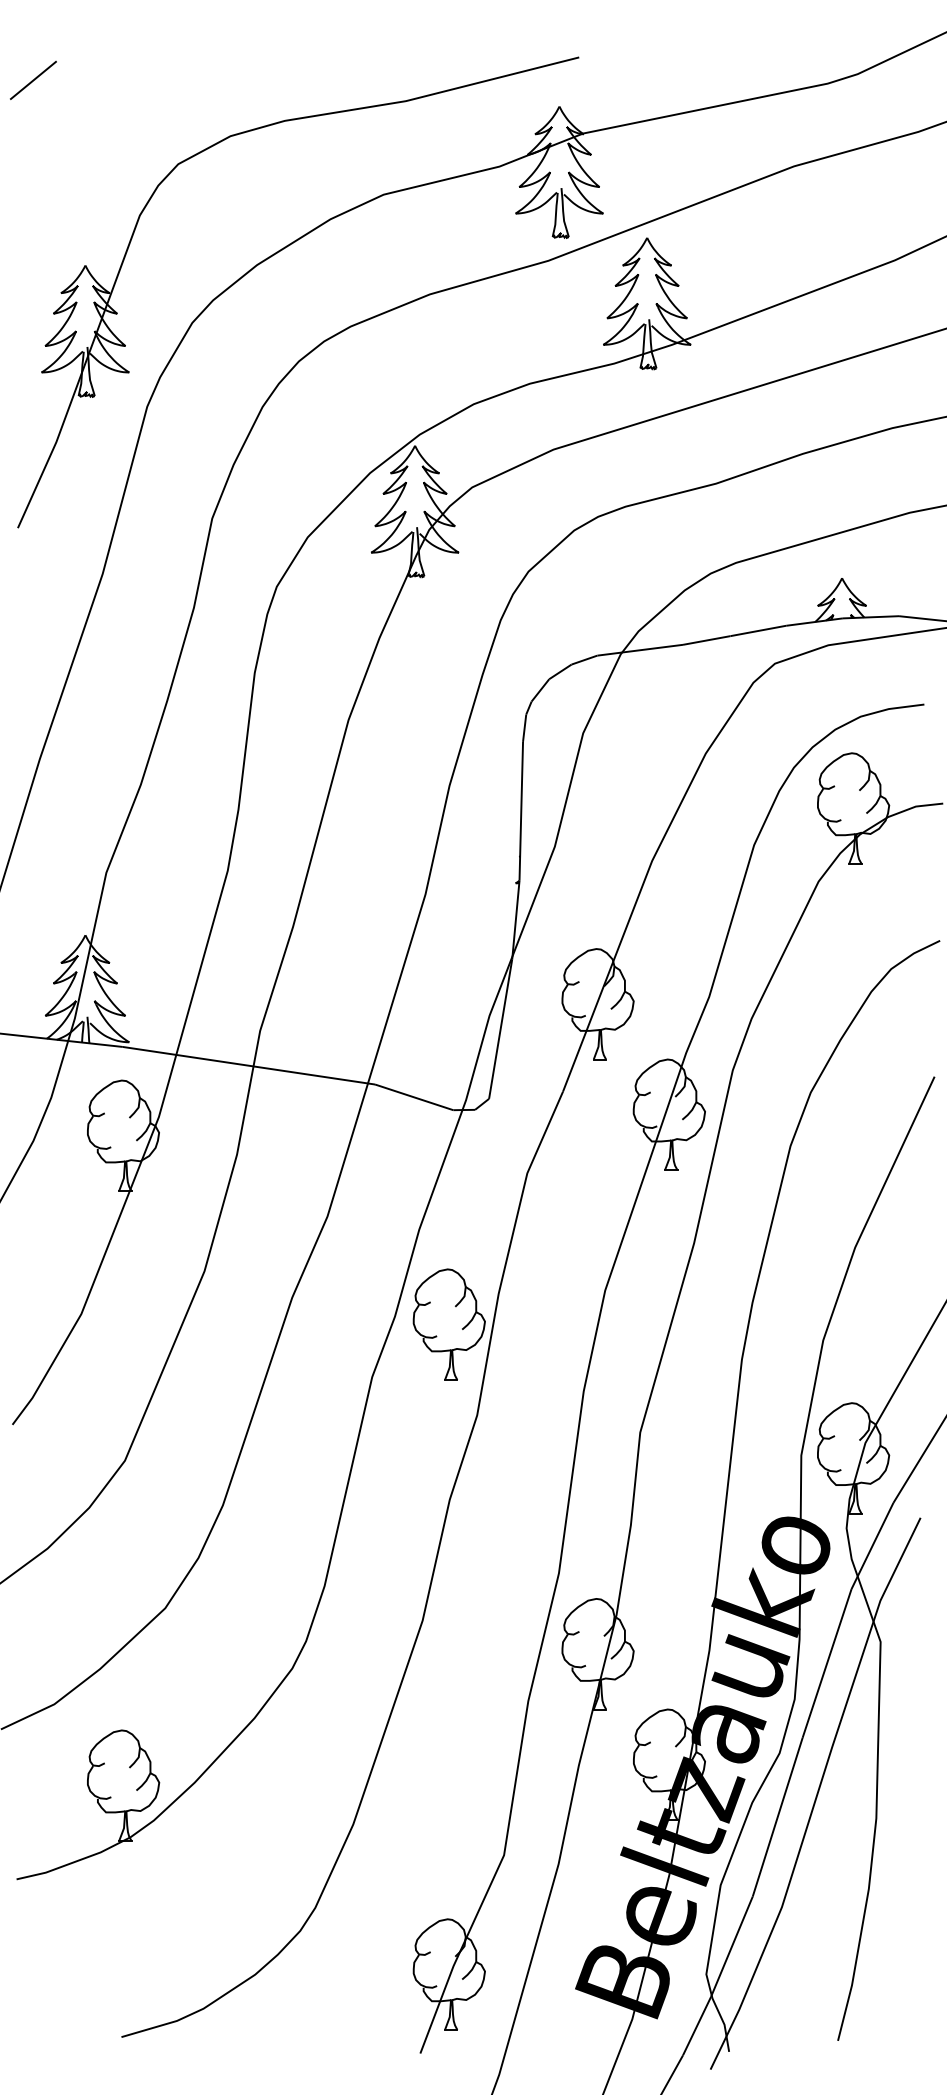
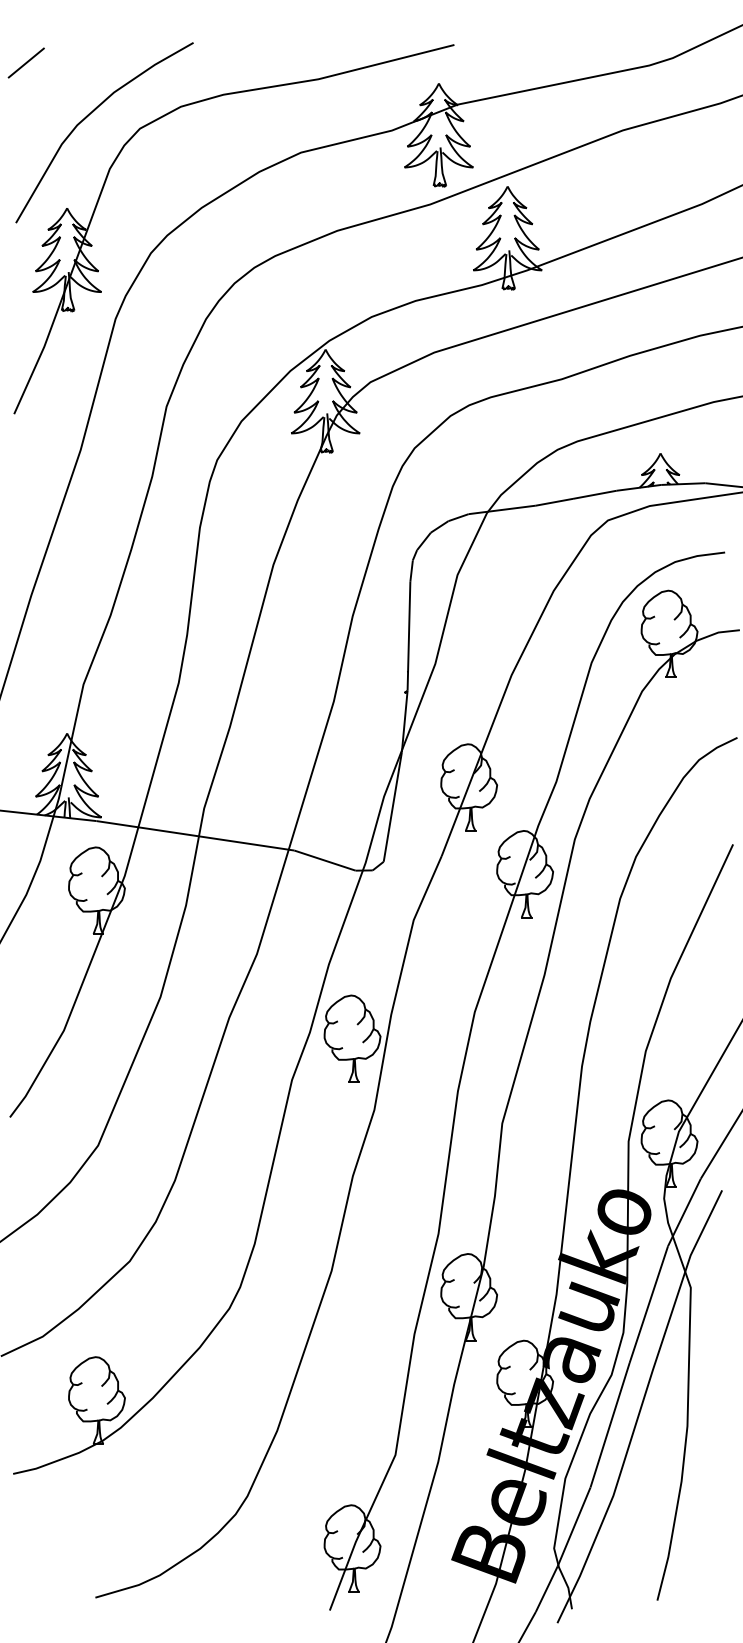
curve: (112, 148) -> (88, 116), added

